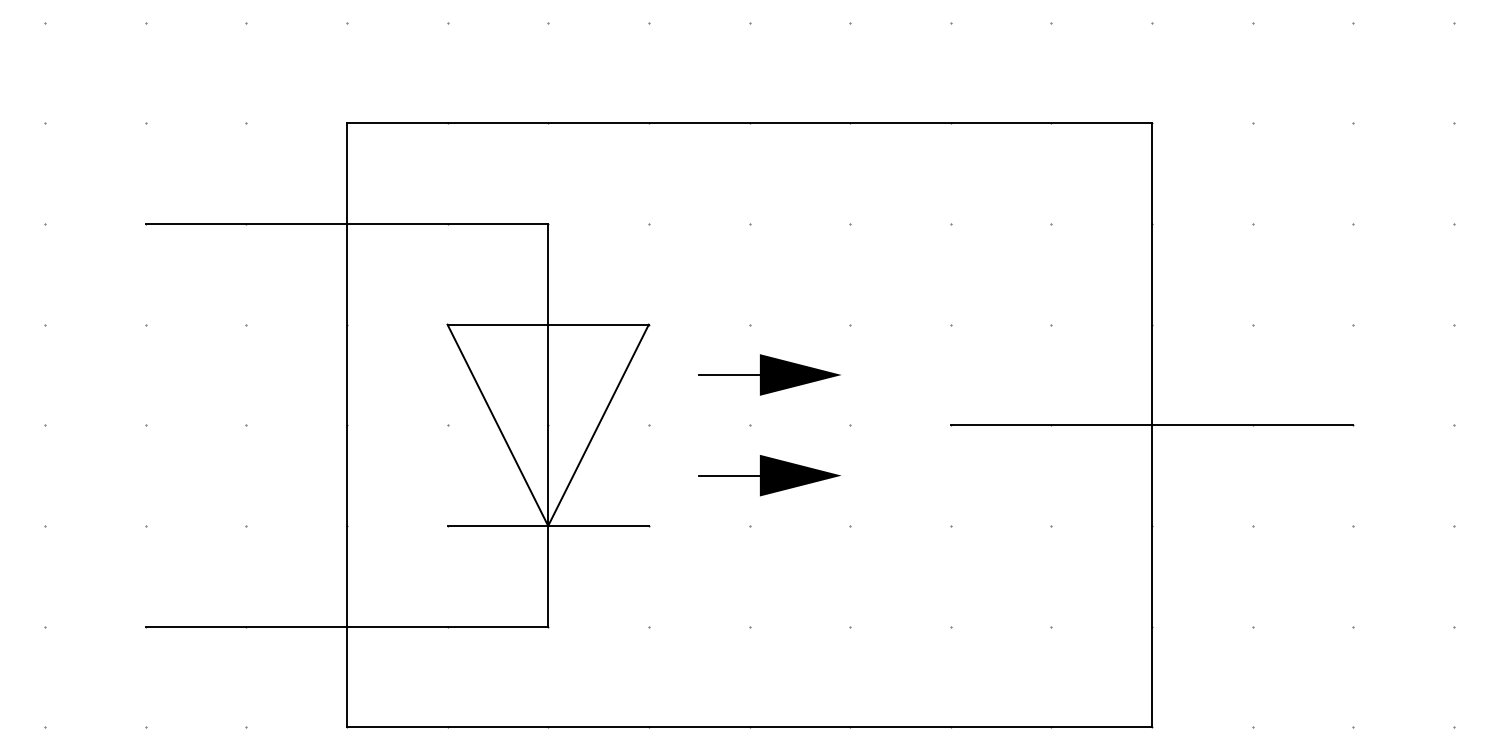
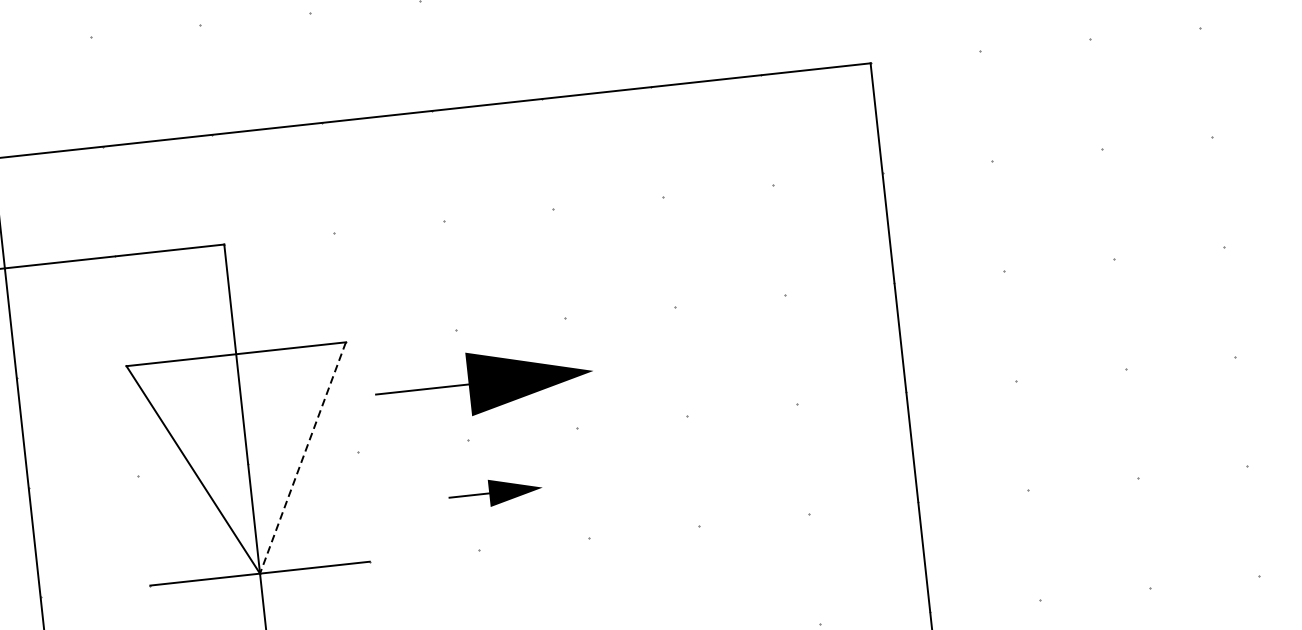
part: (769, 374) -> (483, 382), size x1.4
line: (598, 425) -> (302, 458), solid -> dashed
line: (1151, 425) -> (905, 392), removed
part: (769, 475) -> (495, 492), size x0.6

